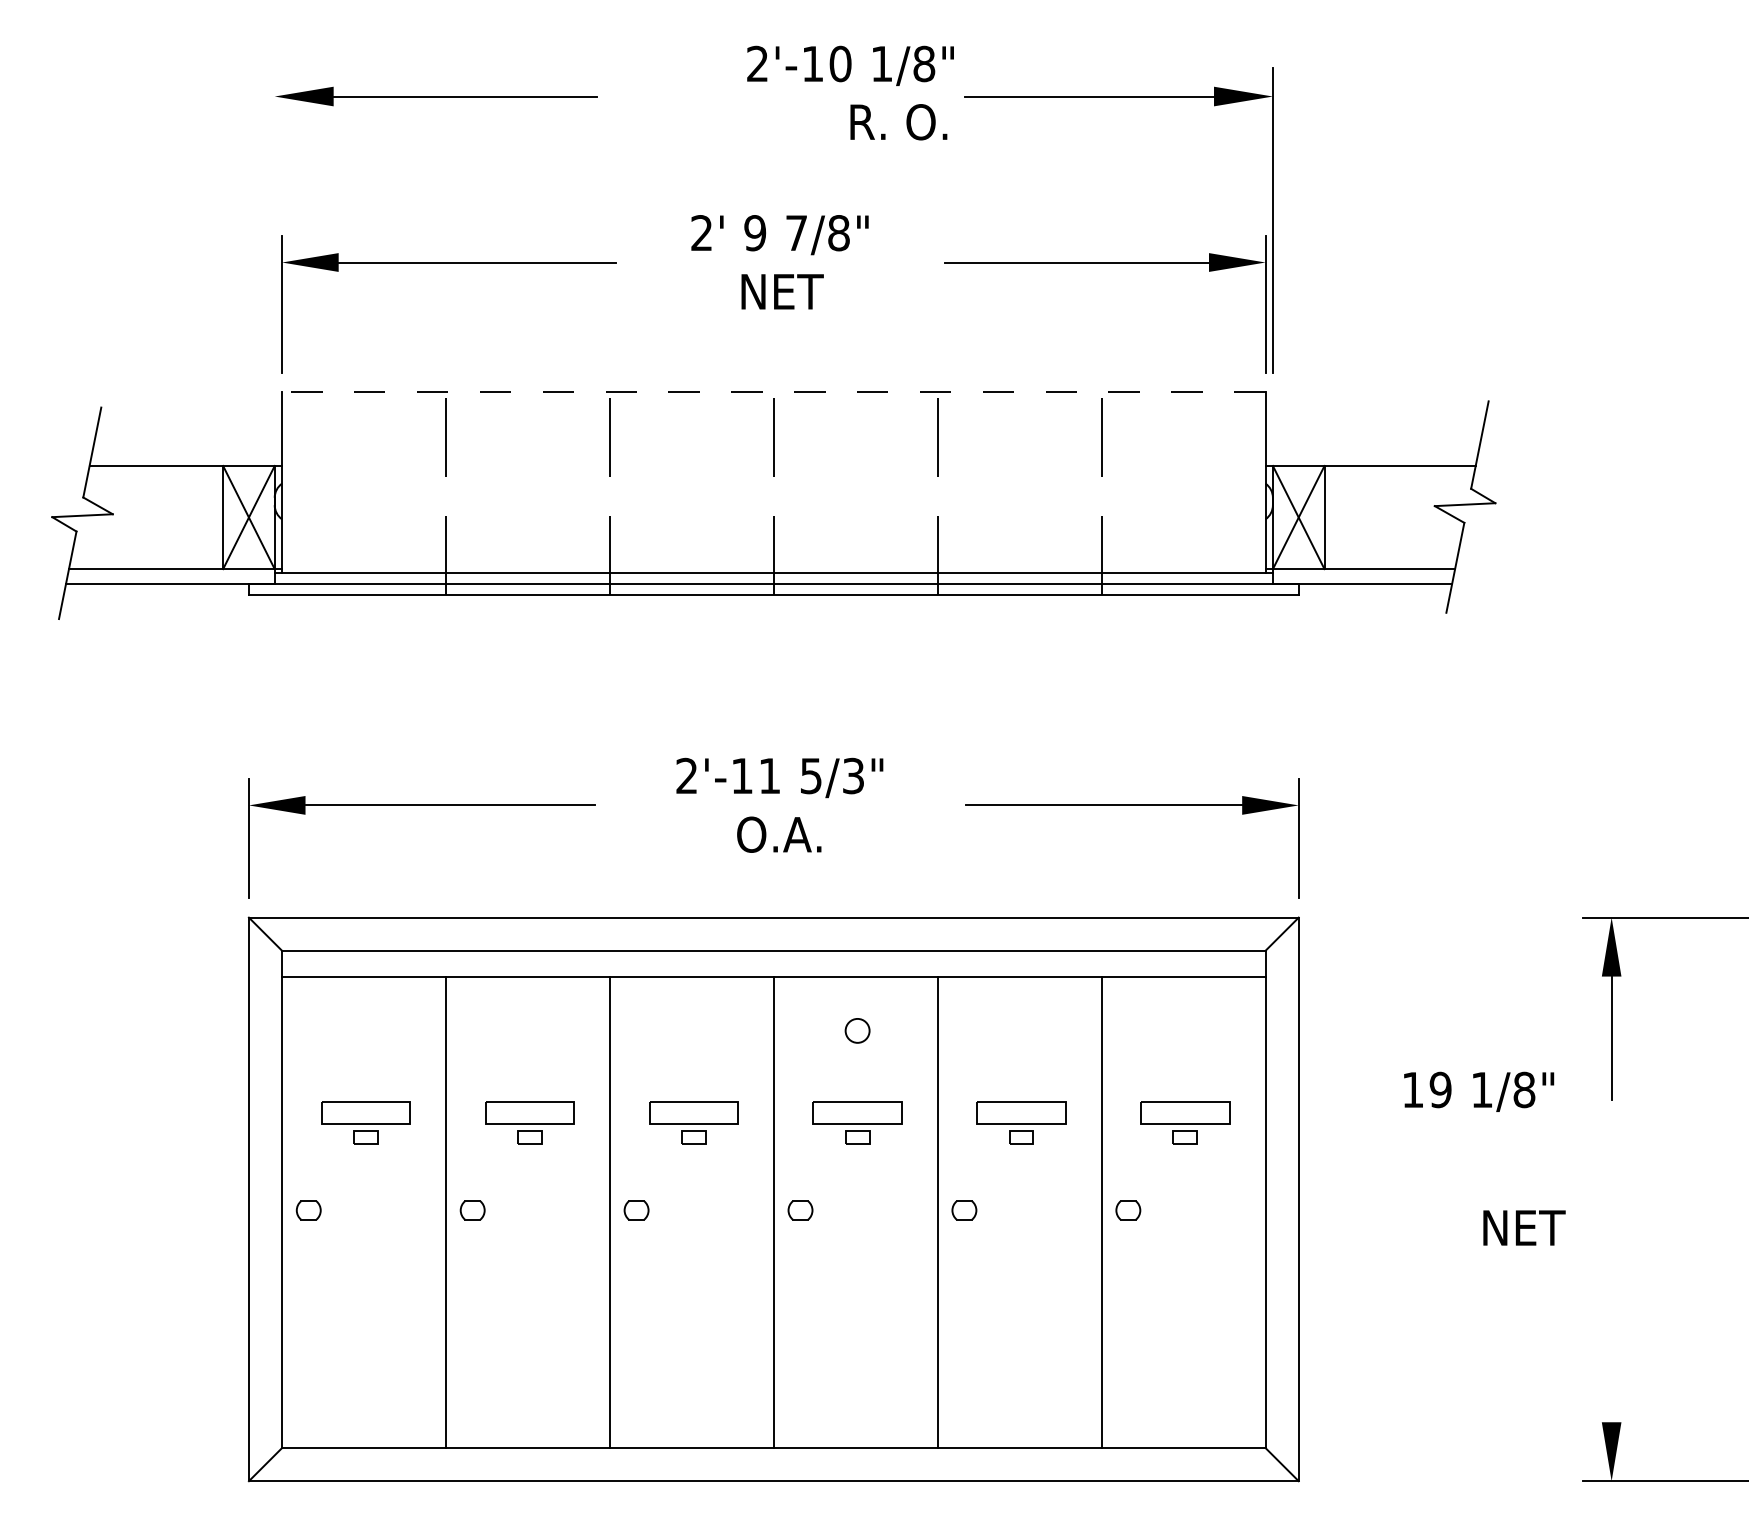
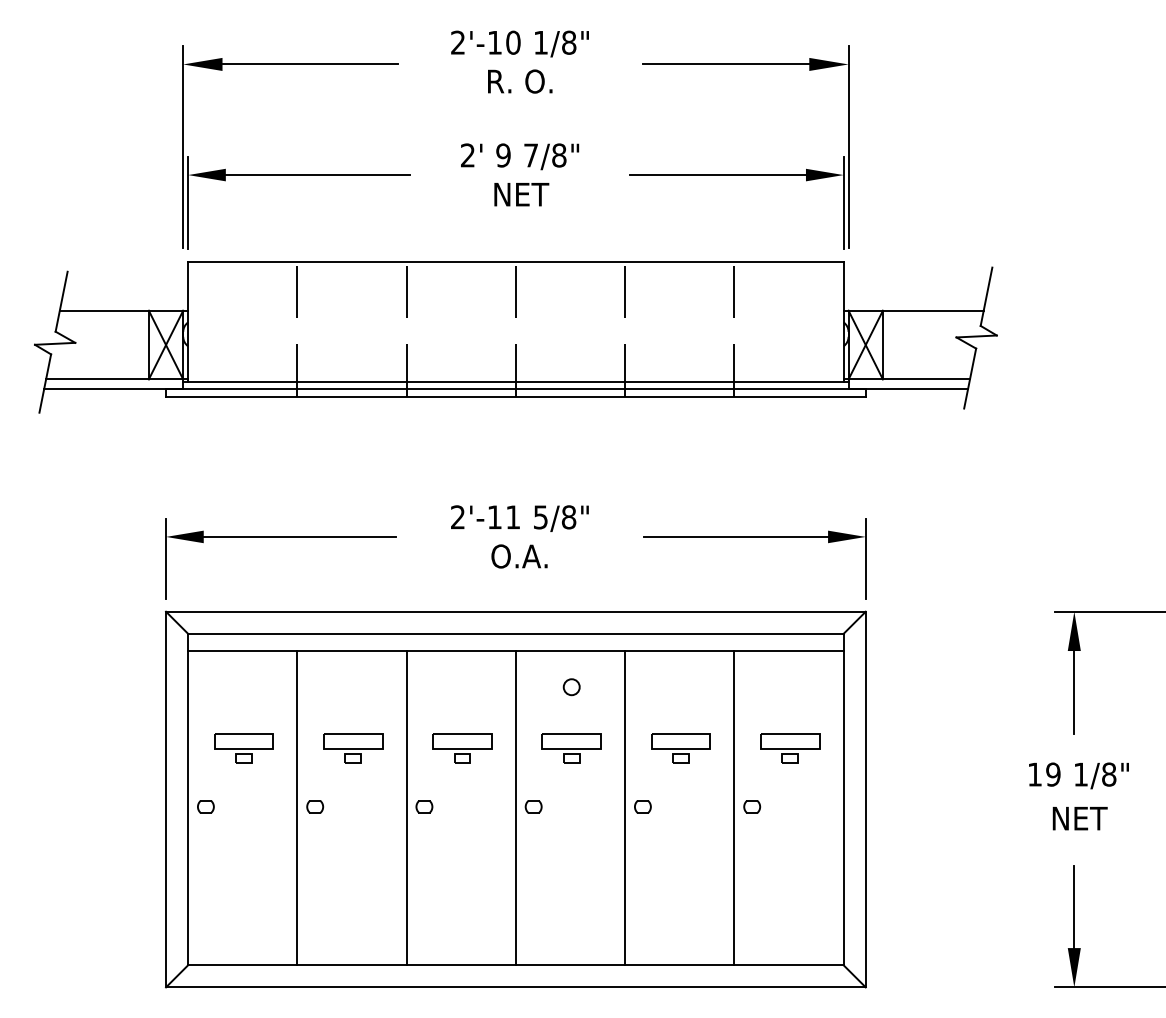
text: (849, 65) -> (519, 43), moved
text: (899, 122) -> (520, 81), moved
line: (275, 219) -> (183, 146), added
line: (773, 392) -> (515, 261), dashed -> solid
text: (852, 776) -> (568, 517), 5/3" -> 5/8"
text: (1478, 1091) -> (1078, 775), moved
text: (1523, 1227) -> (1079, 818), moved
line: (1611, 1359) -> (1074, 906), added

